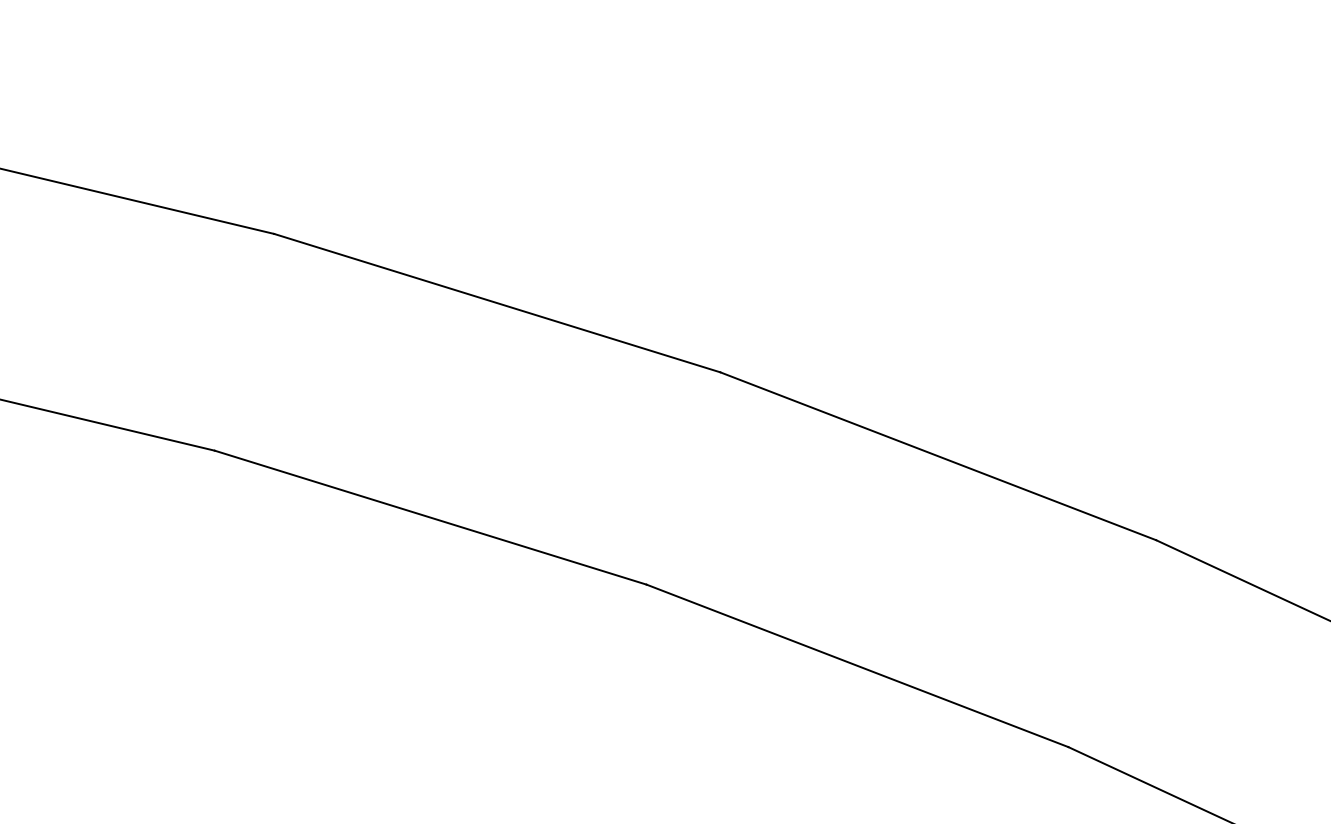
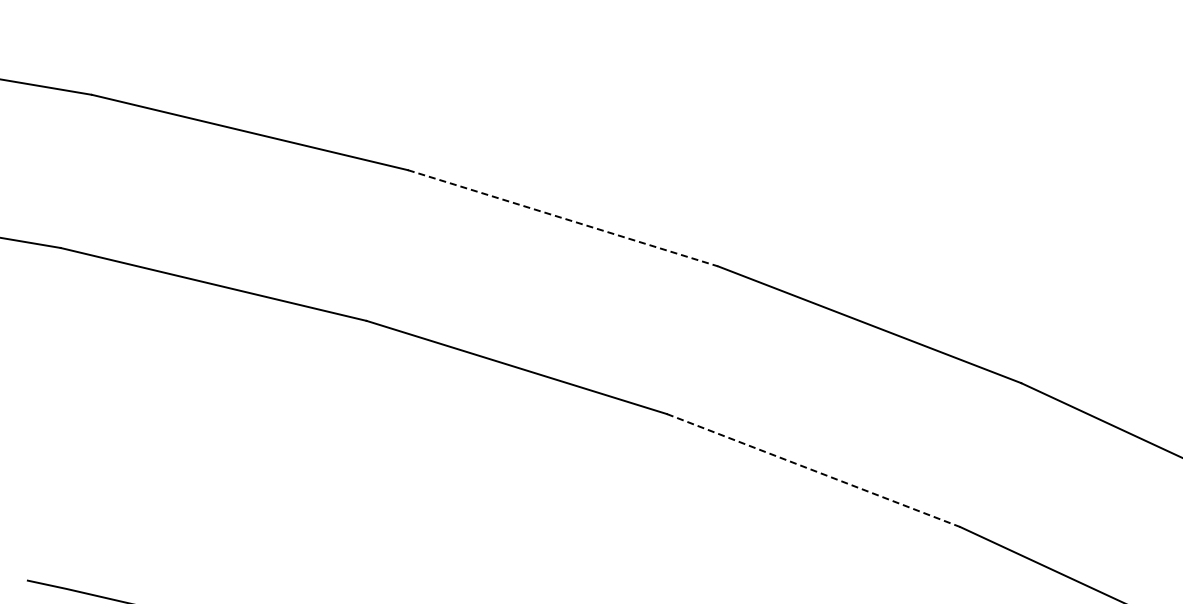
line: (497, 303) -> (563, 218), solid -> dashed
line: (857, 665) -> (813, 470), solid -> dashed

